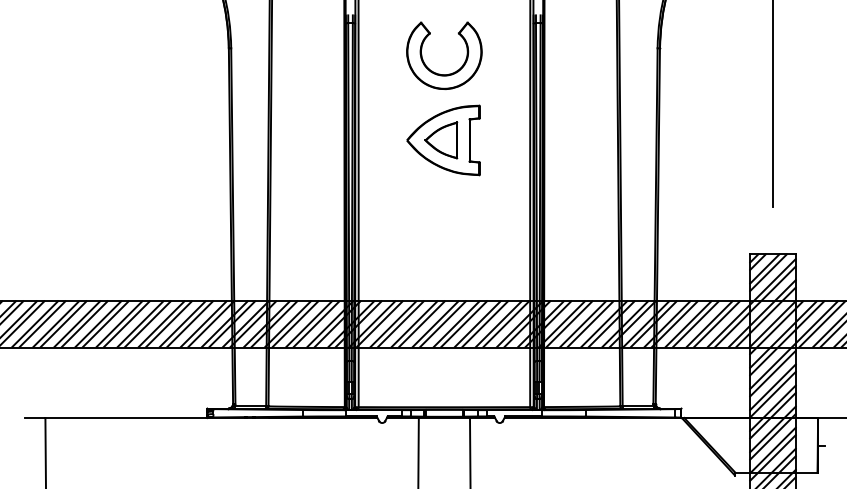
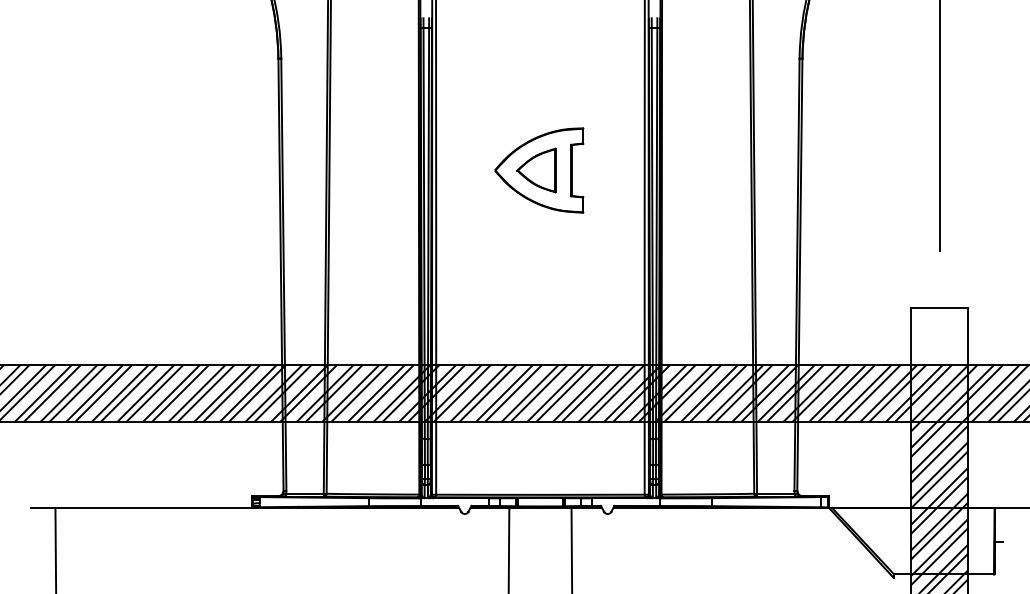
part: (439, 73) -> (534, 89), removed
hatch: (772, 276) -> (939, 335), removed

